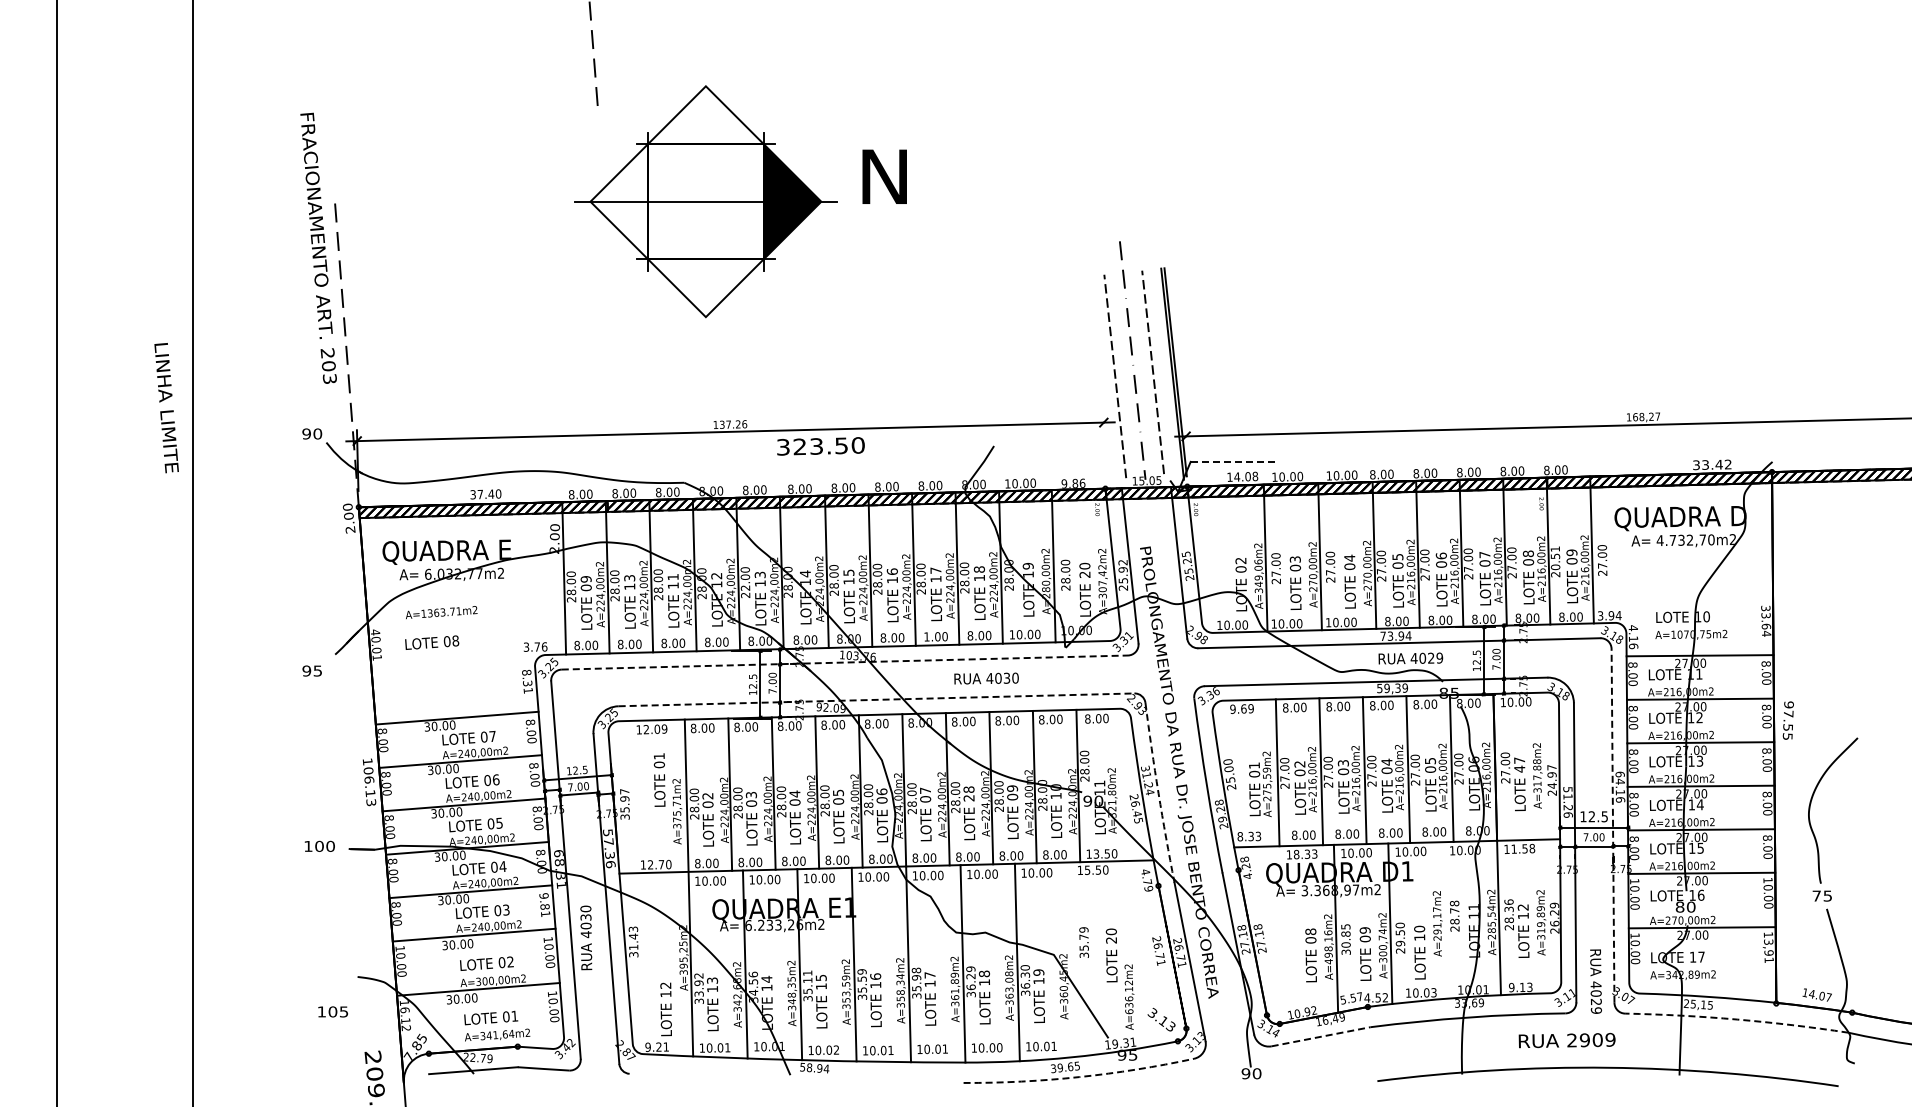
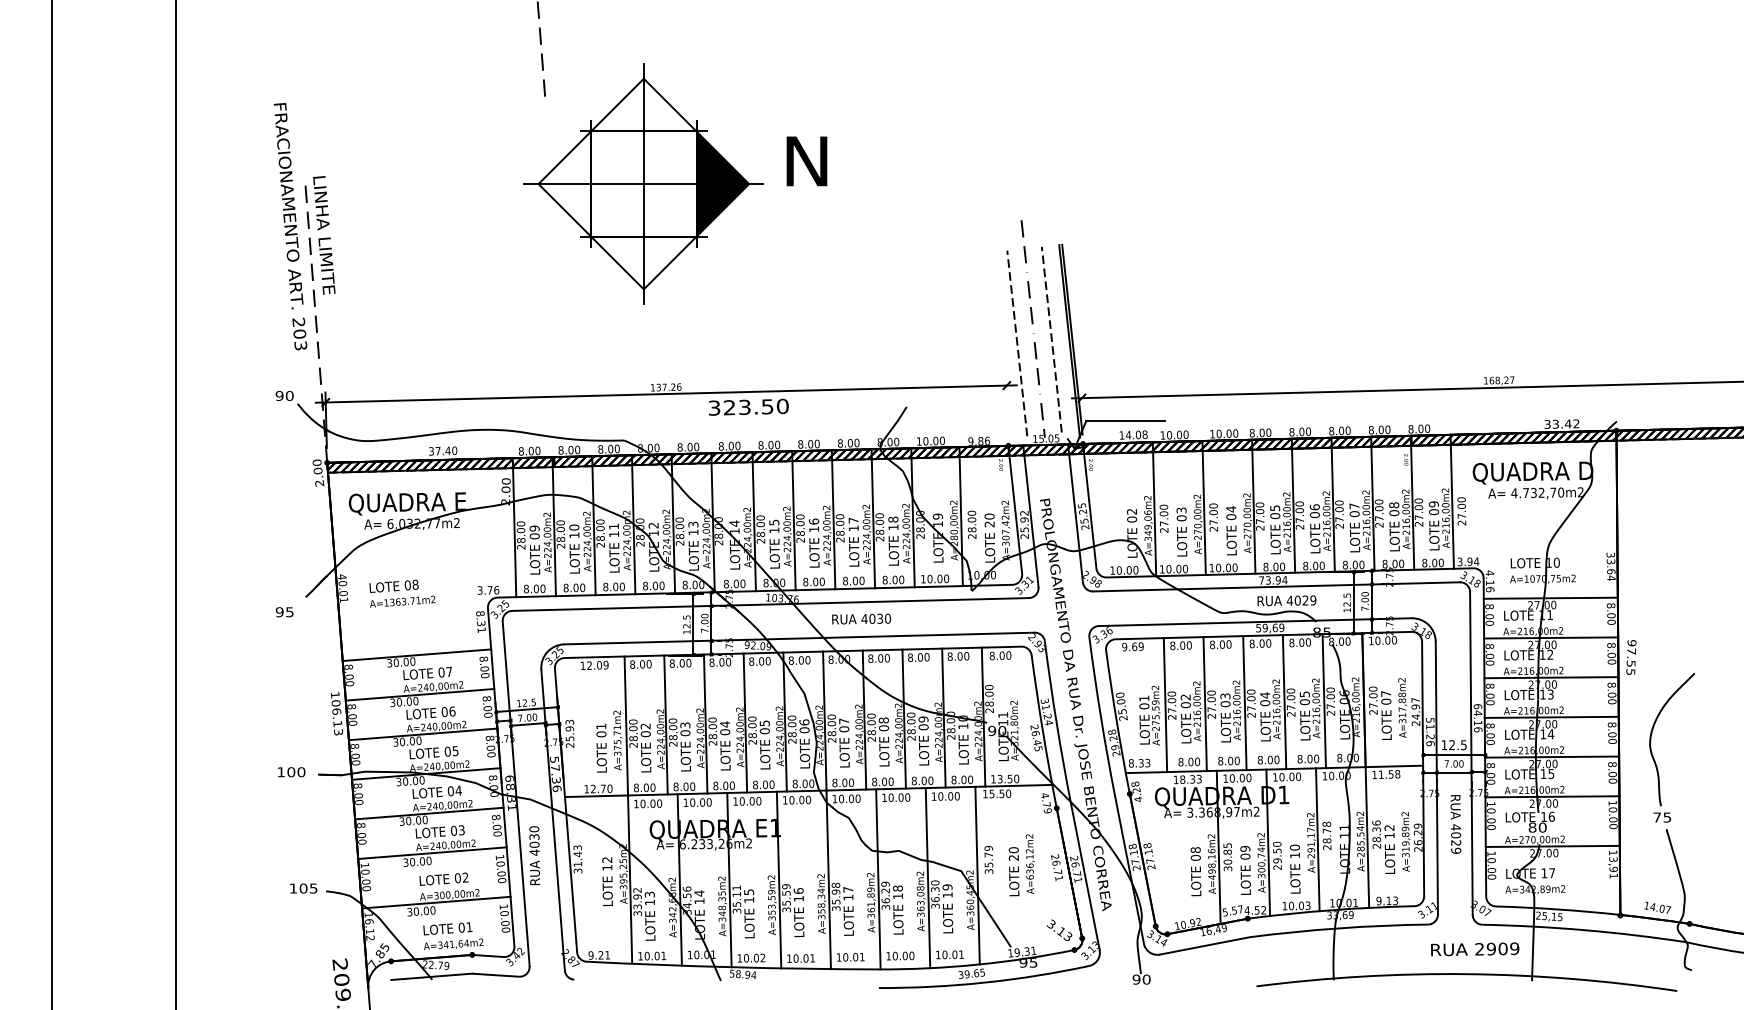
line: (705, 201) -> (643, 183), added
text: (166, 408) -> (324, 235), moved
line: (1234, 461) -> (1126, 421), dashed -> solid
text: (1555, 558) -> (1418, 509), 20.51 -> 27.00
text: (629, 577) -> (574, 526), 13 -> 10
text: (745, 587) -> (679, 536), 22.00 -> 28.00
text: (441, 612) -> (402, 601), moved
text: (926, 636) -> (845, 580), 1.00 -> 8.00
line: (845, 662) -> (771, 604), dashed -> solid
text: (986, 678) -> (861, 619), moved
text: (1397, 687) -> (1274, 627), 59,39 -> 59,69
line: (876, 699) -> (799, 638), dashed -> solid
text: (1519, 768) -> (1386, 701), 47 -> 07
text: (659, 779) -> (601, 747), moved
arc: (1158, 793) -> (1056, 723), dashed -> solid
text: (968, 797) -> (883, 727), 28 -> 08
text: (624, 804) -> (569, 733), 35.97 -> 25.93
line: (1613, 825) -> (1471, 753), dashed -> solid
text: (544, 904) -> (496, 825), 9.81 -> 8.00
line: (1444, 920) -> (1317, 839), added
line: (1071, 959) -> (977, 875), added
text: (1595, 981) -> (1455, 824), moved
text: (1129, 996) -> (1030, 863), moved
text: (665, 1009) -> (606, 881), moved
text: (332, 1011) -> (303, 888), moved
arc: (1737, 1019) -> (1584, 930), dashed -> solid
line: (1321, 1036) -> (1205, 945), dashed -> solid
text: (1566, 1040) -> (1474, 949), moved
arc: (1079, 1077) -> (984, 983), dashed -> solid

